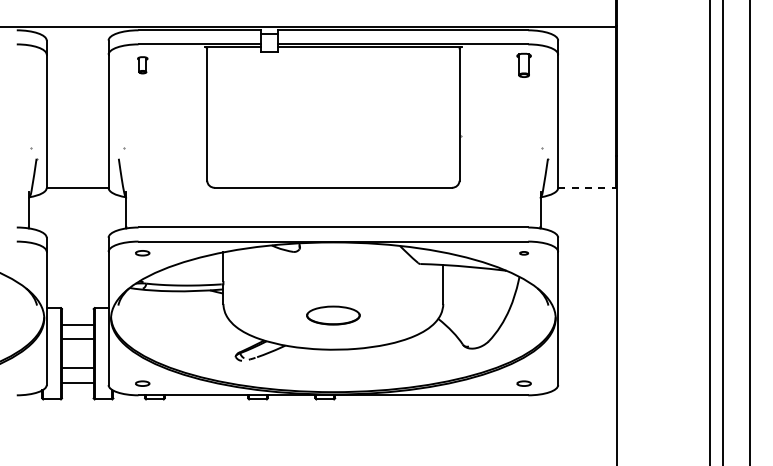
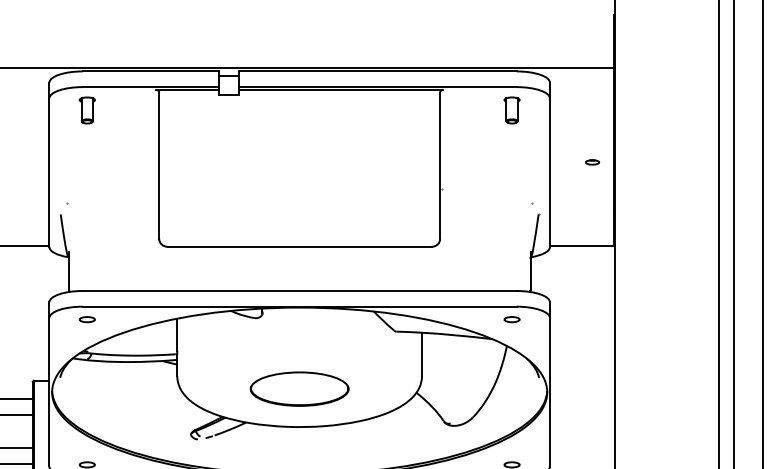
part: (142, 64) -> (87, 109), size x1.43
part: (596, 111) -> (592, 161), added
line: (586, 187) -> (581, 246), dashed -> solid
part: (523, 253) -> (511, 319), size x1.67
part: (333, 315) -> (299, 388), size x1.67

